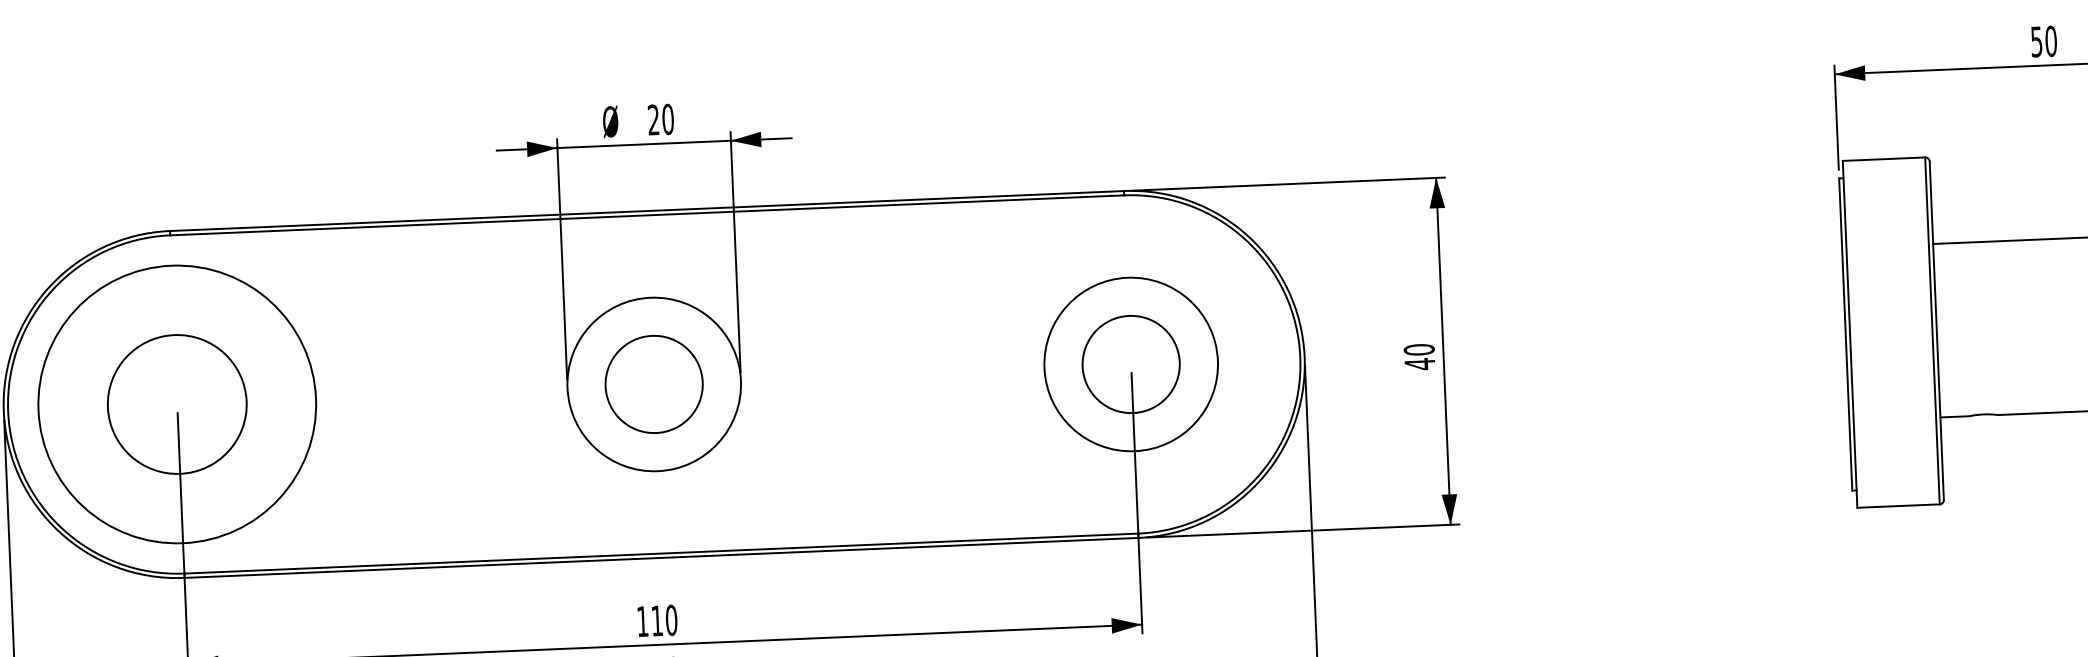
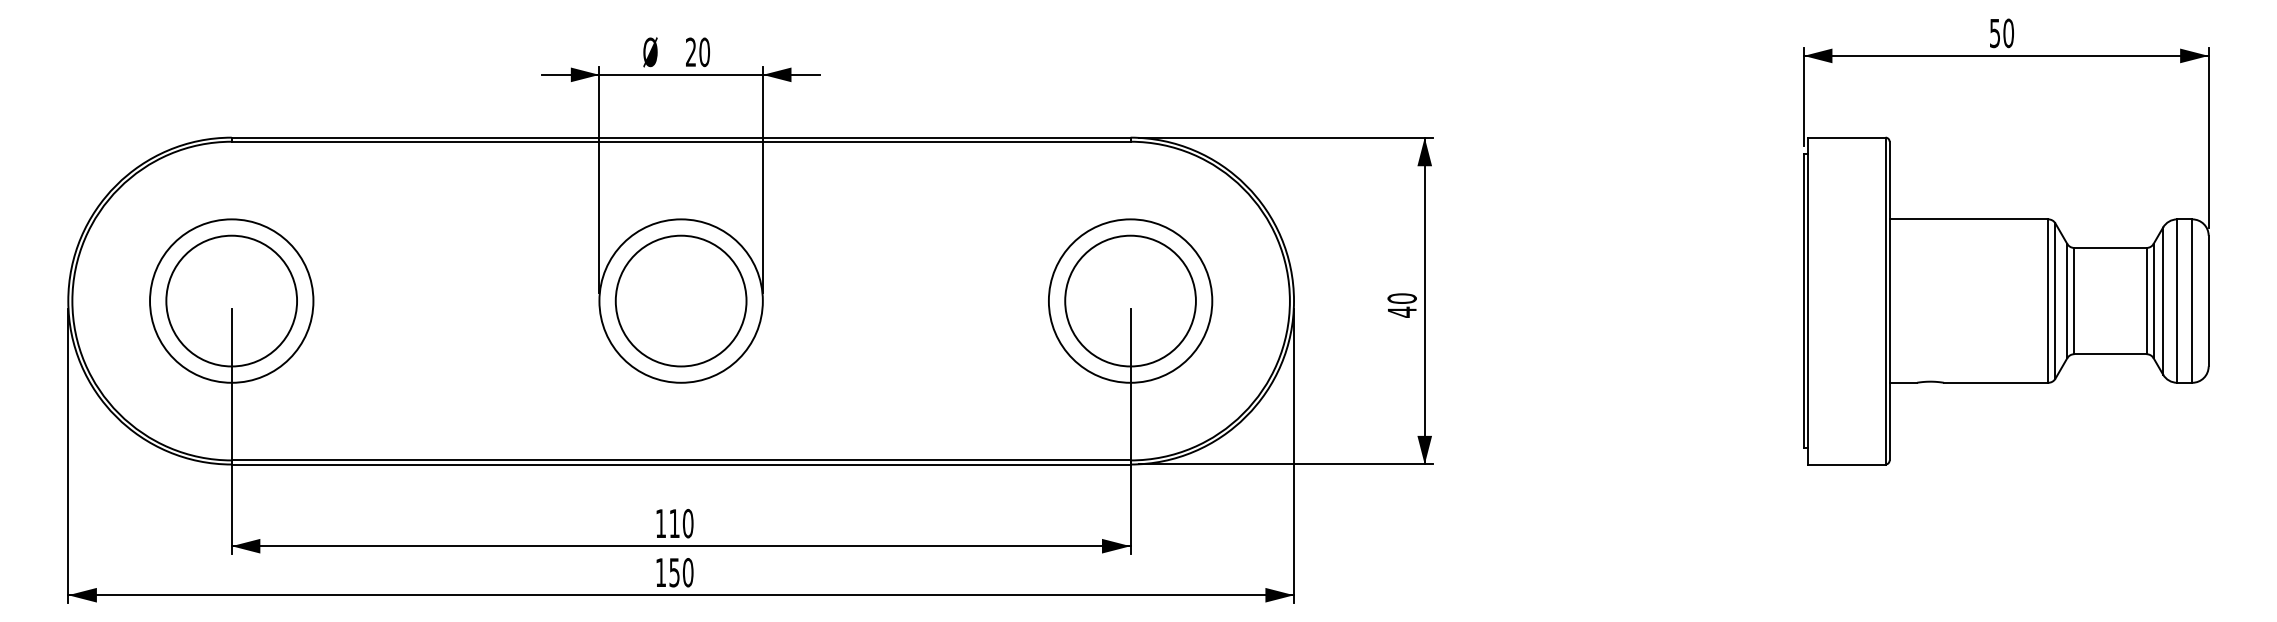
circle: (1131, 363) -> (1130, 300), size x1.43
circle: (653, 383) -> (680, 300), size x1.43
circle: (177, 403) -> (231, 300), size x0.62

